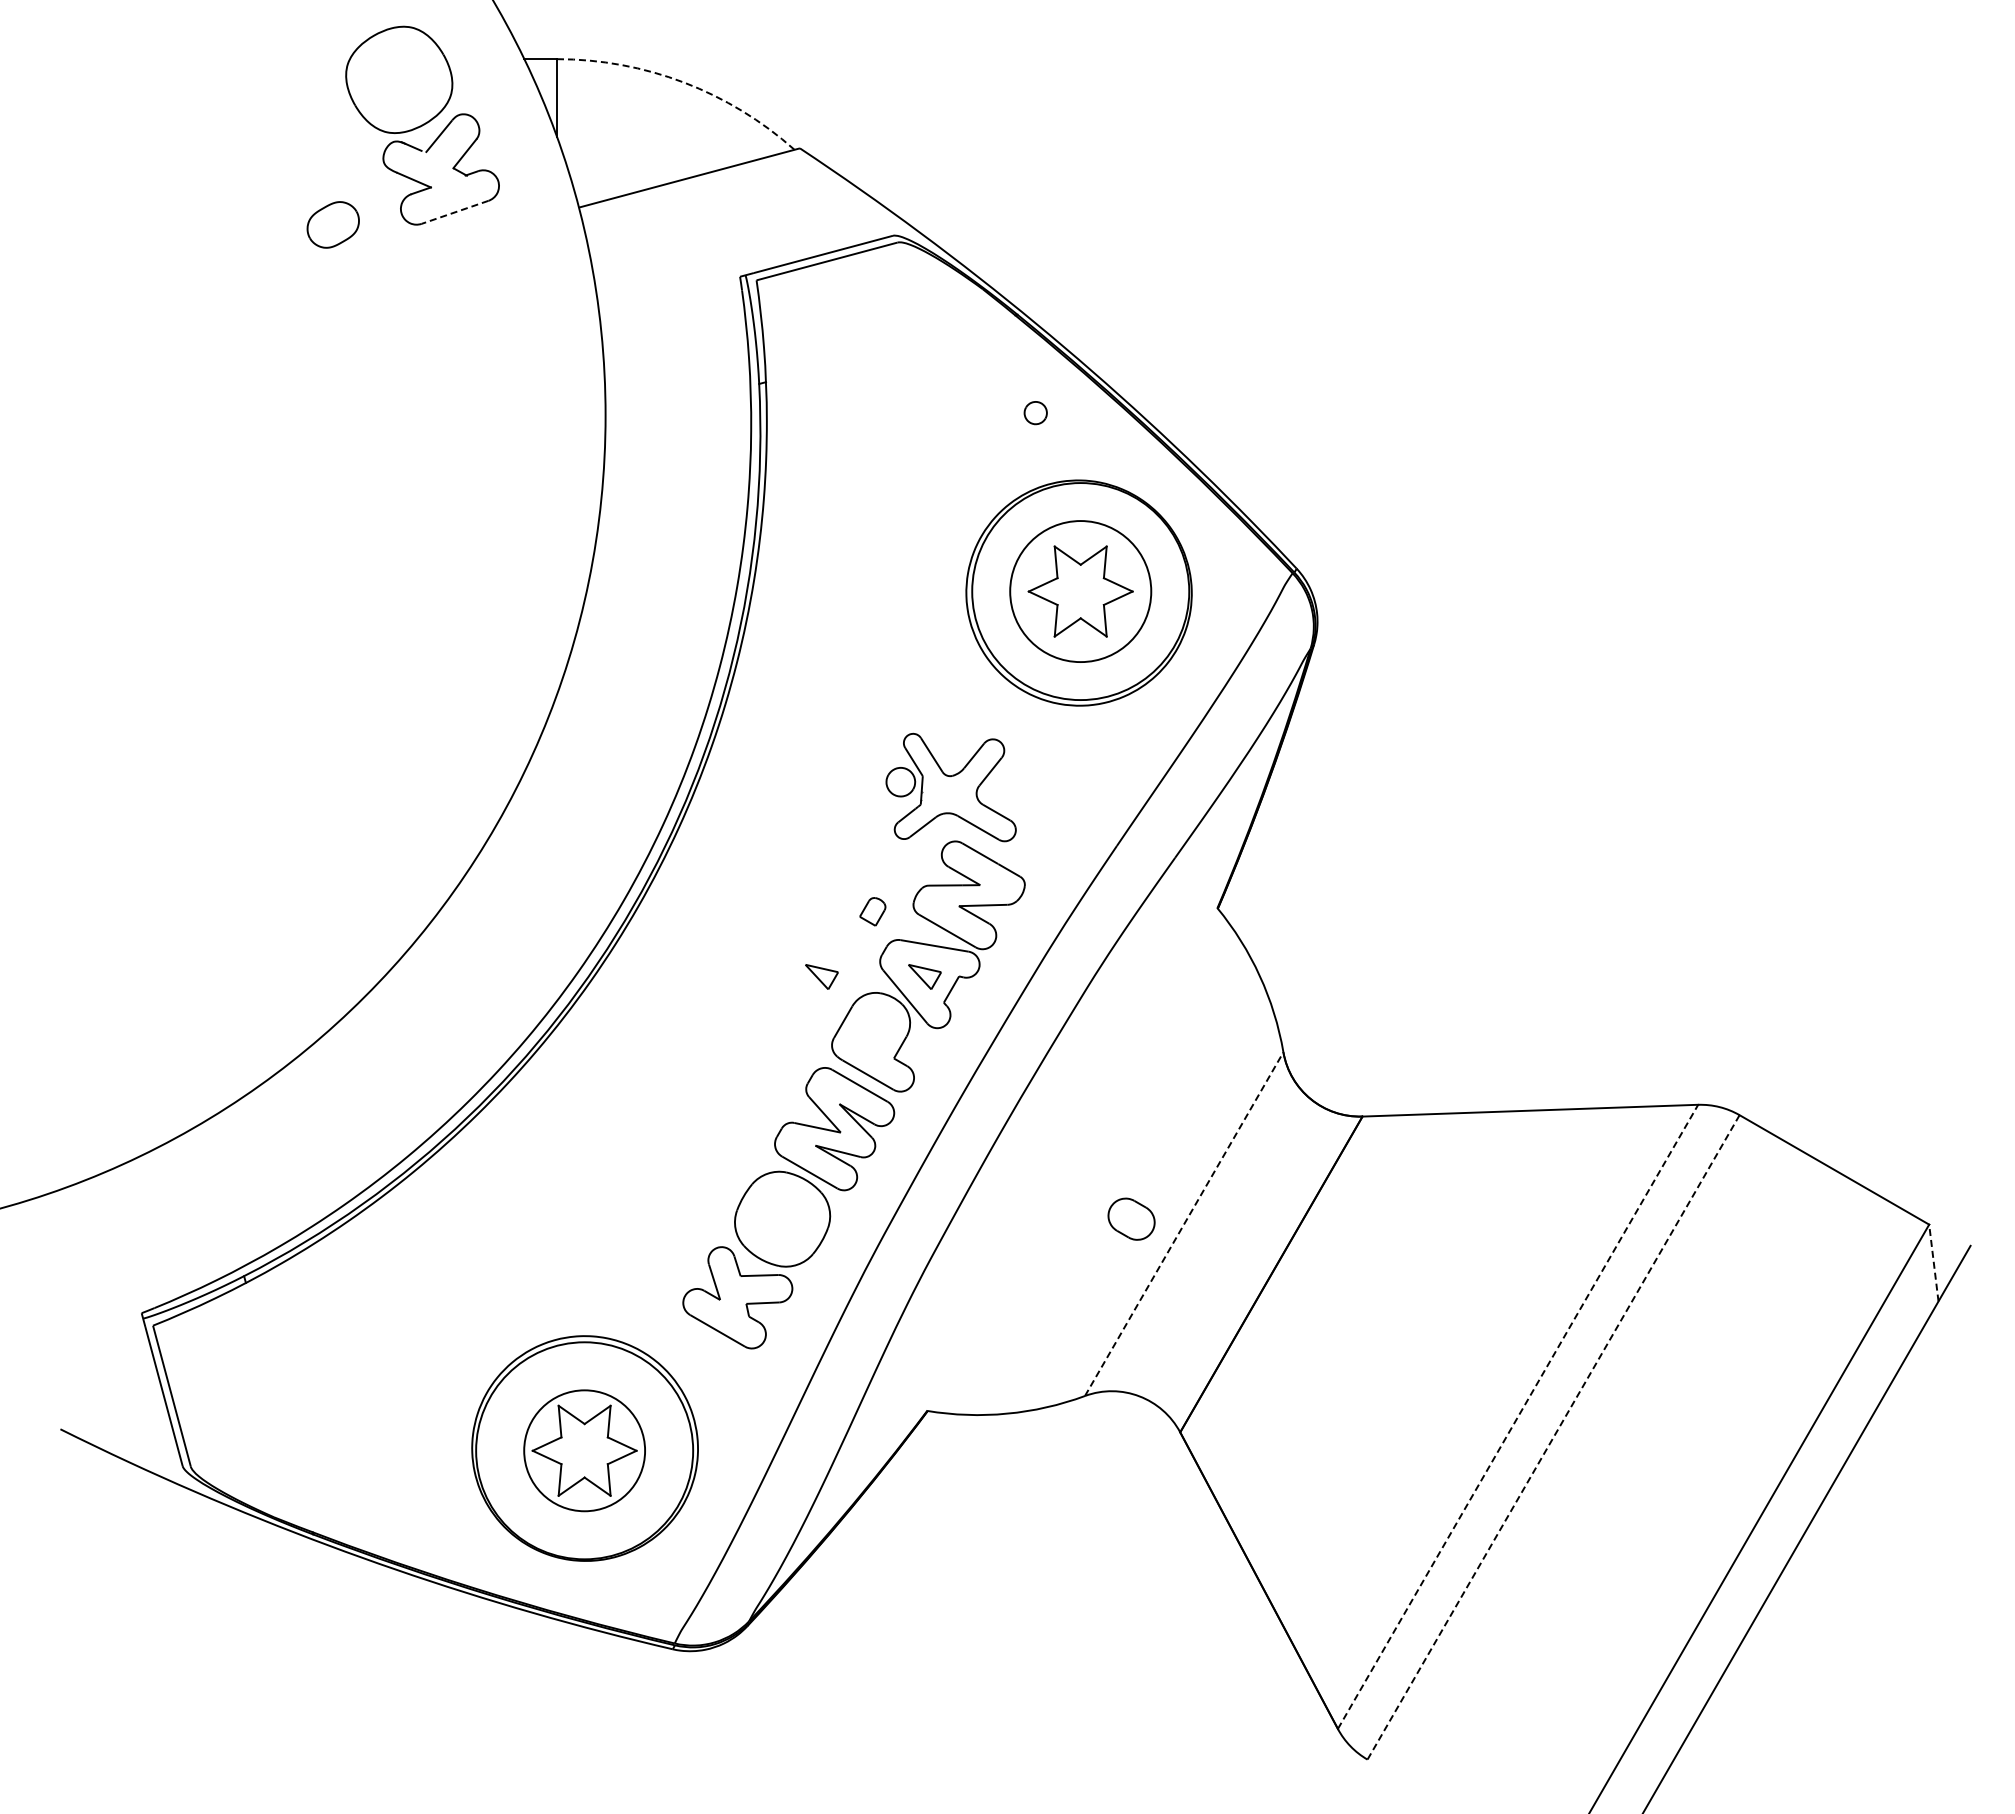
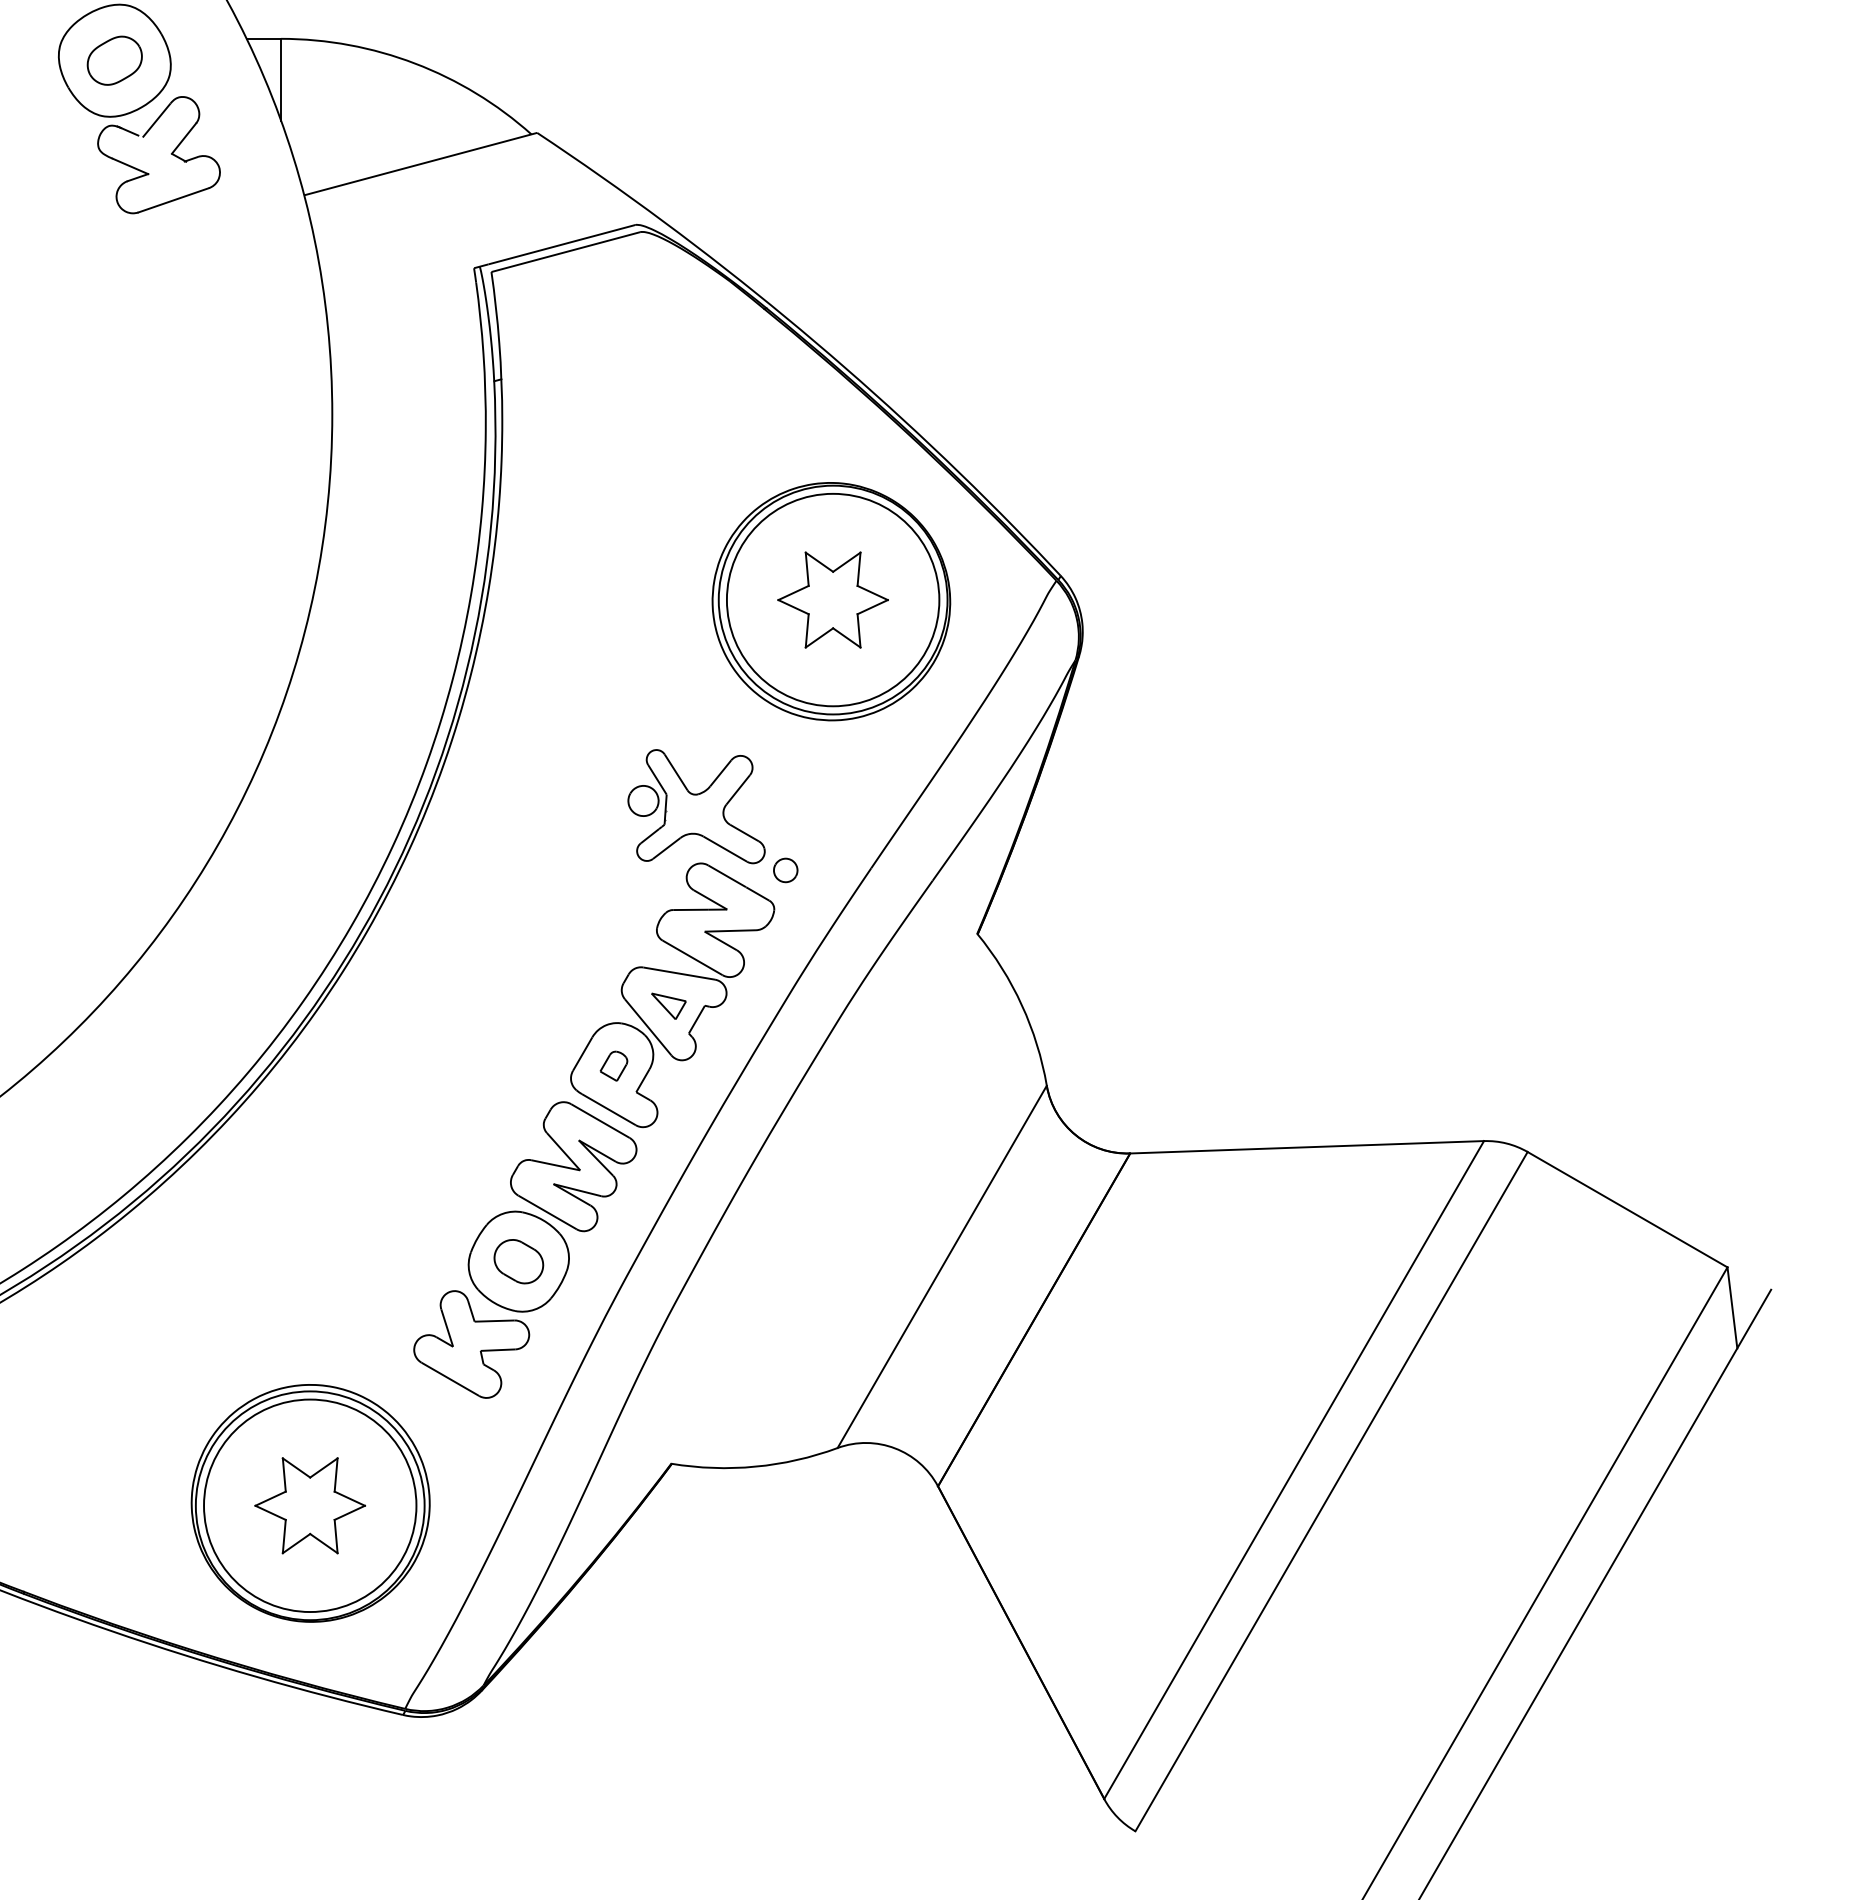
arc: (684, 82) -> (415, 63), dashed -> solid
line: (454, 212) -> (173, 200), dashed -> solid
part: (332, 224) -> (114, 60), moved
part: (1035, 413) -> (785, 870), moved
circle: (1080, 591) -> (832, 599), size x1.43
part: (872, 911) -> (613, 1065), moved
part: (821, 976) -> (559, 1005), removed
part: (1131, 1218) -> (518, 1260), moved
line: (1184, 1223) -> (942, 1266), dashed -> solid
line: (1933, 1263) -> (1732, 1308), dashed -> solid
line: (1518, 1416) -> (1294, 1469), dashed -> solid
line: (1553, 1437) -> (1331, 1491), dashed -> solid
circle: (584, 1450) -> (310, 1505), size x1.67

